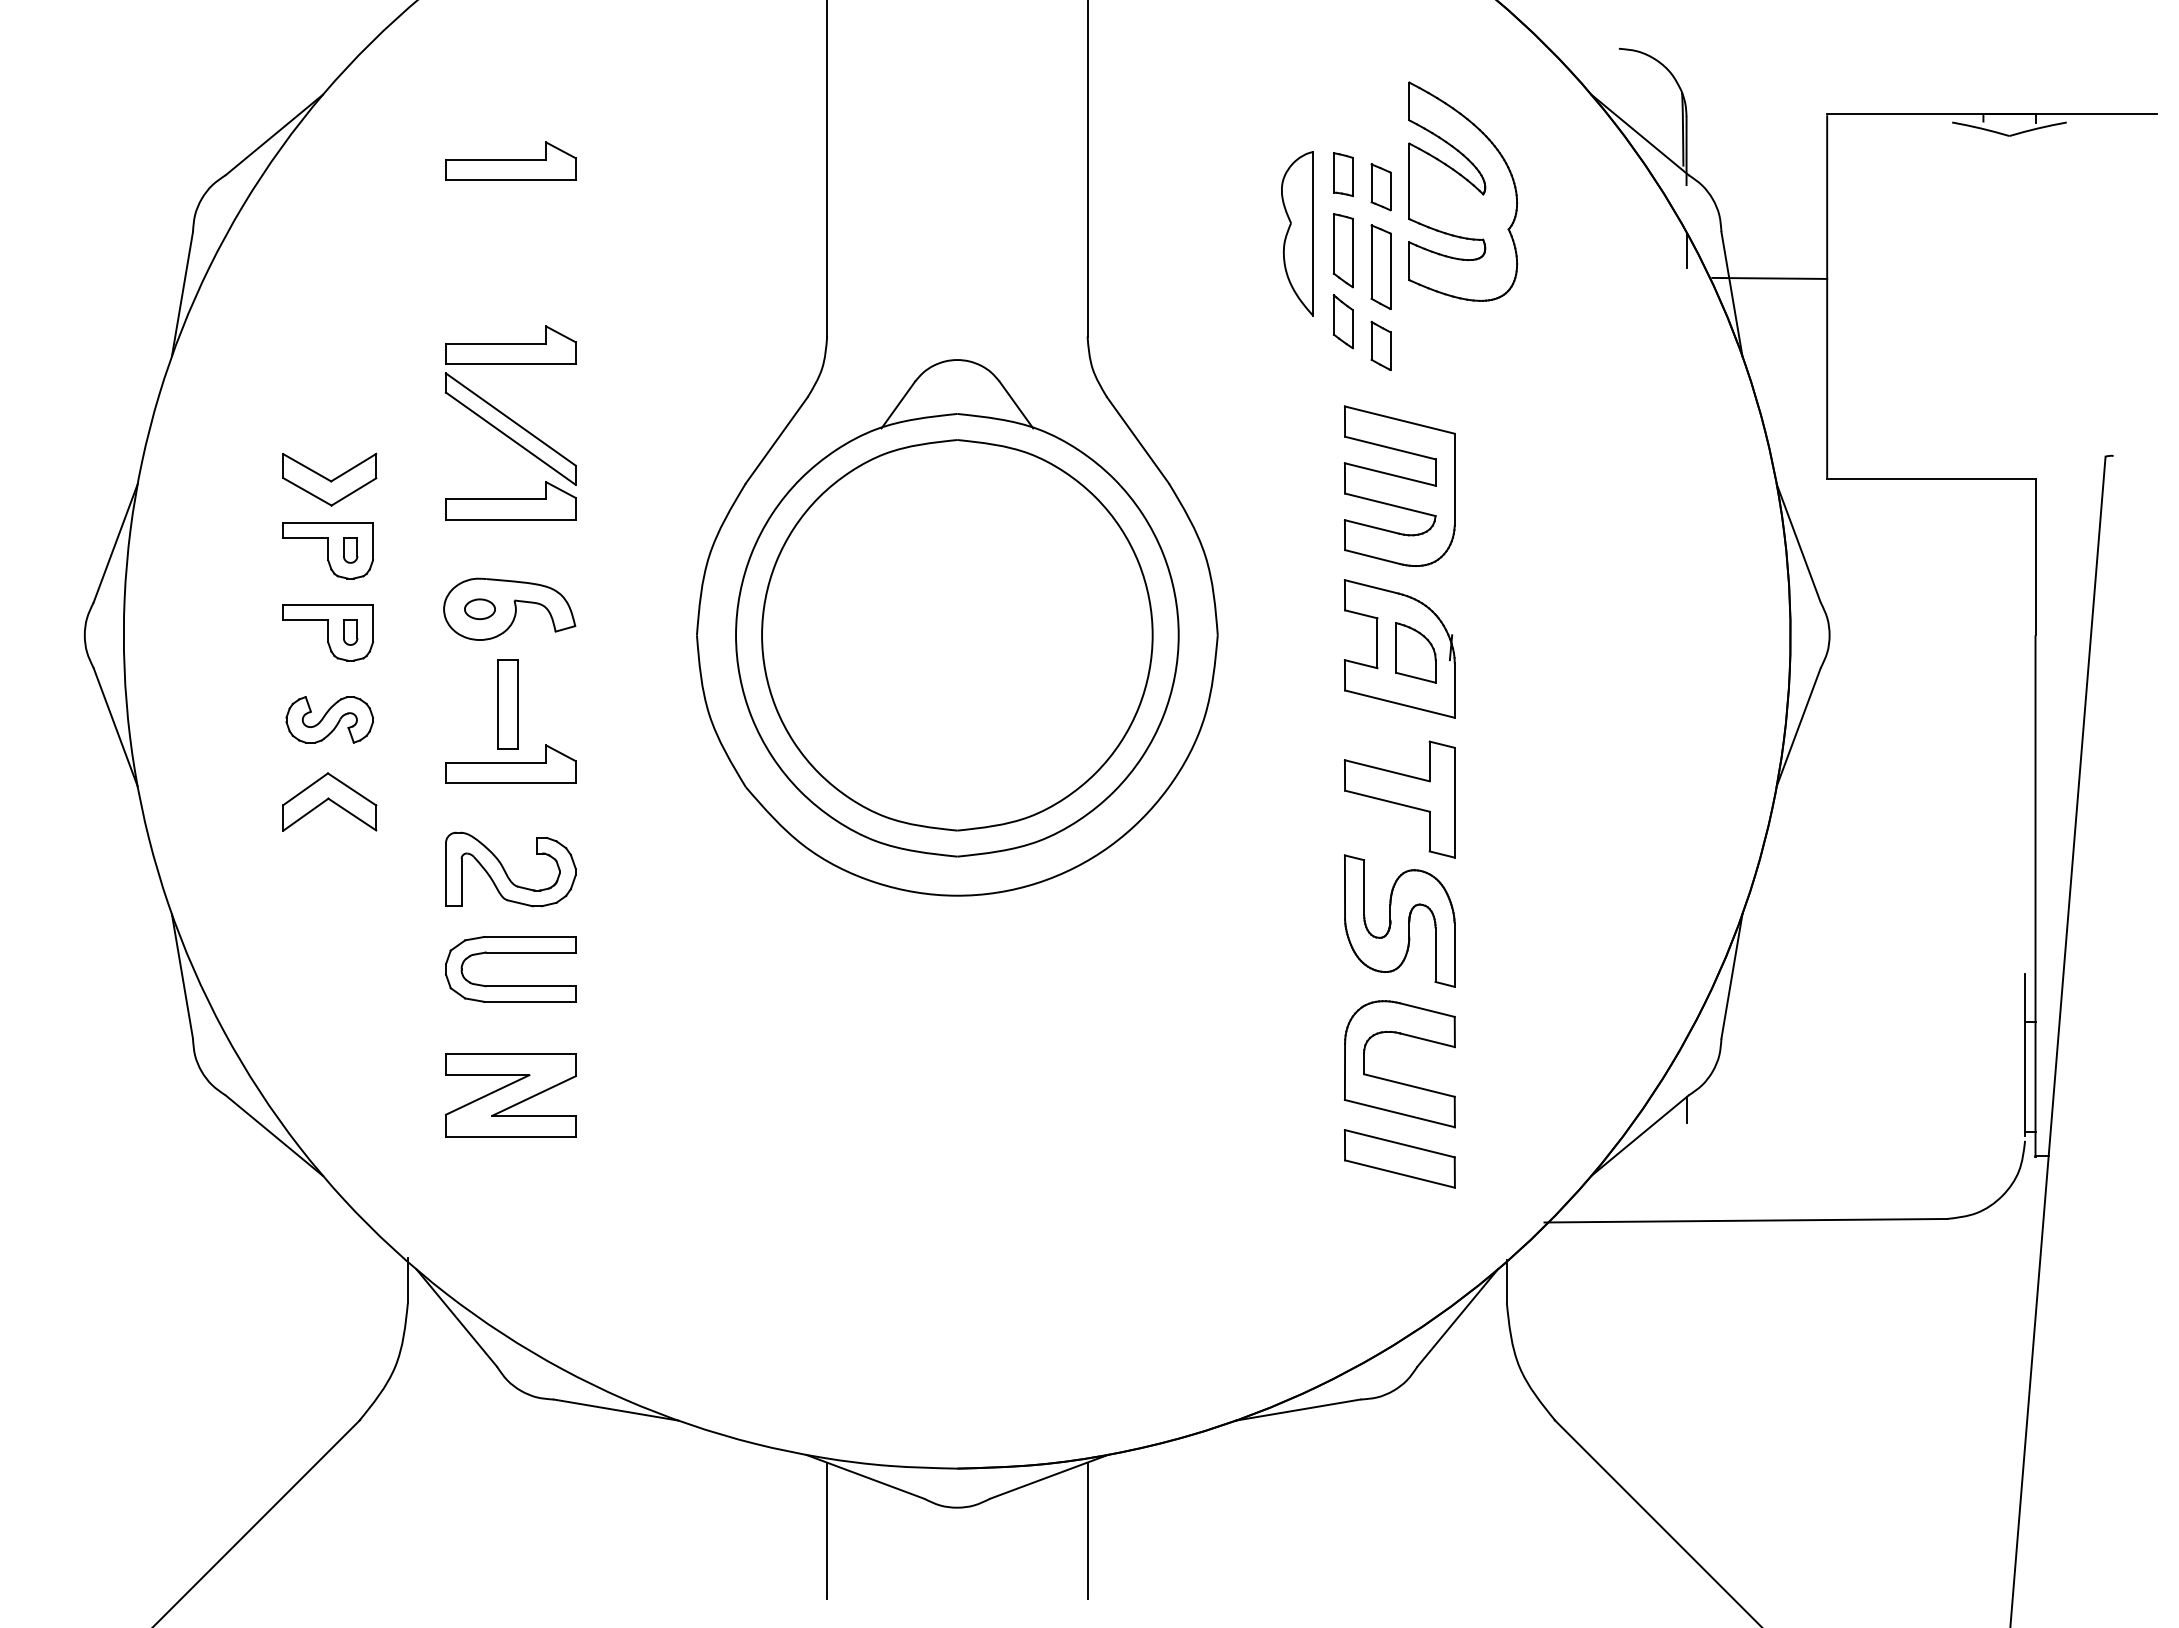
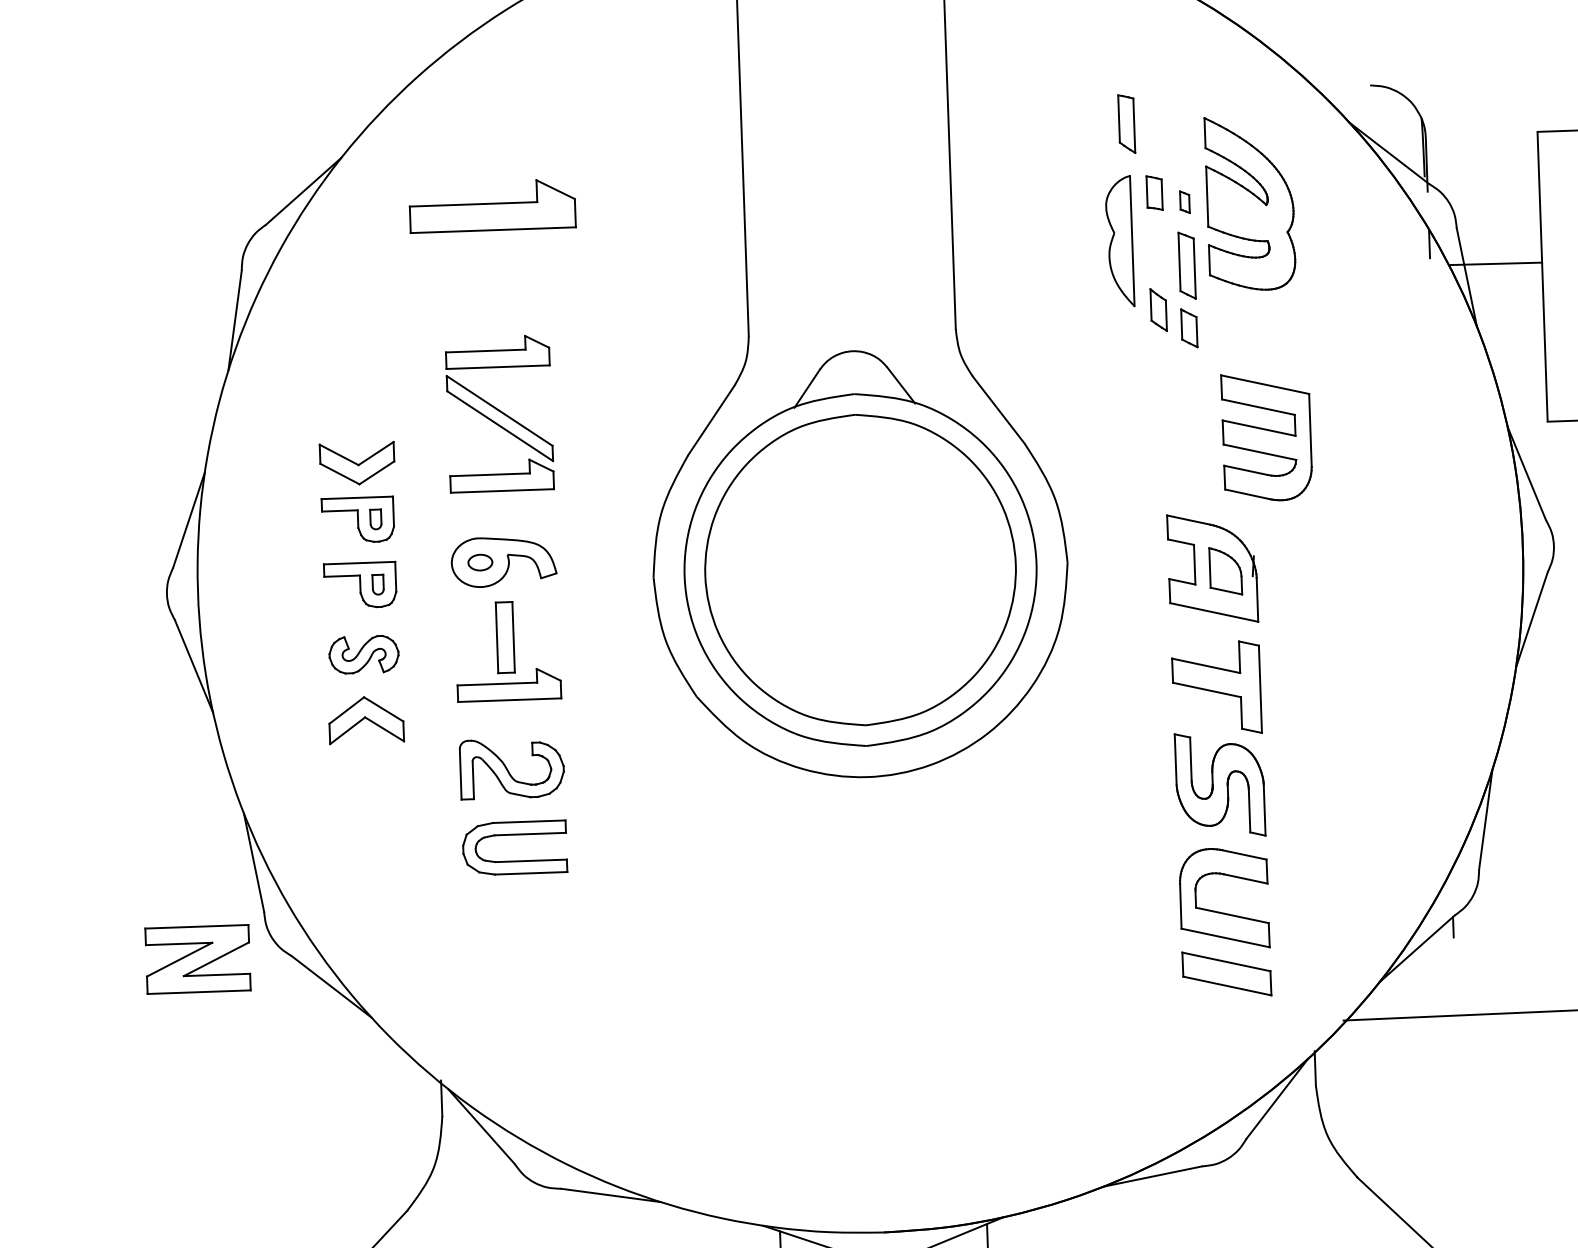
part: (510, 160) -> (492, 205), size x1.6
part: (1380, 187) -> (1184, 202), size x0.6
part: (1342, 250) -> (1126, 124), moved
part: (1399, 485) -> (1266, 436), moved
part: (510, 1095) -> (197, 959), moved

